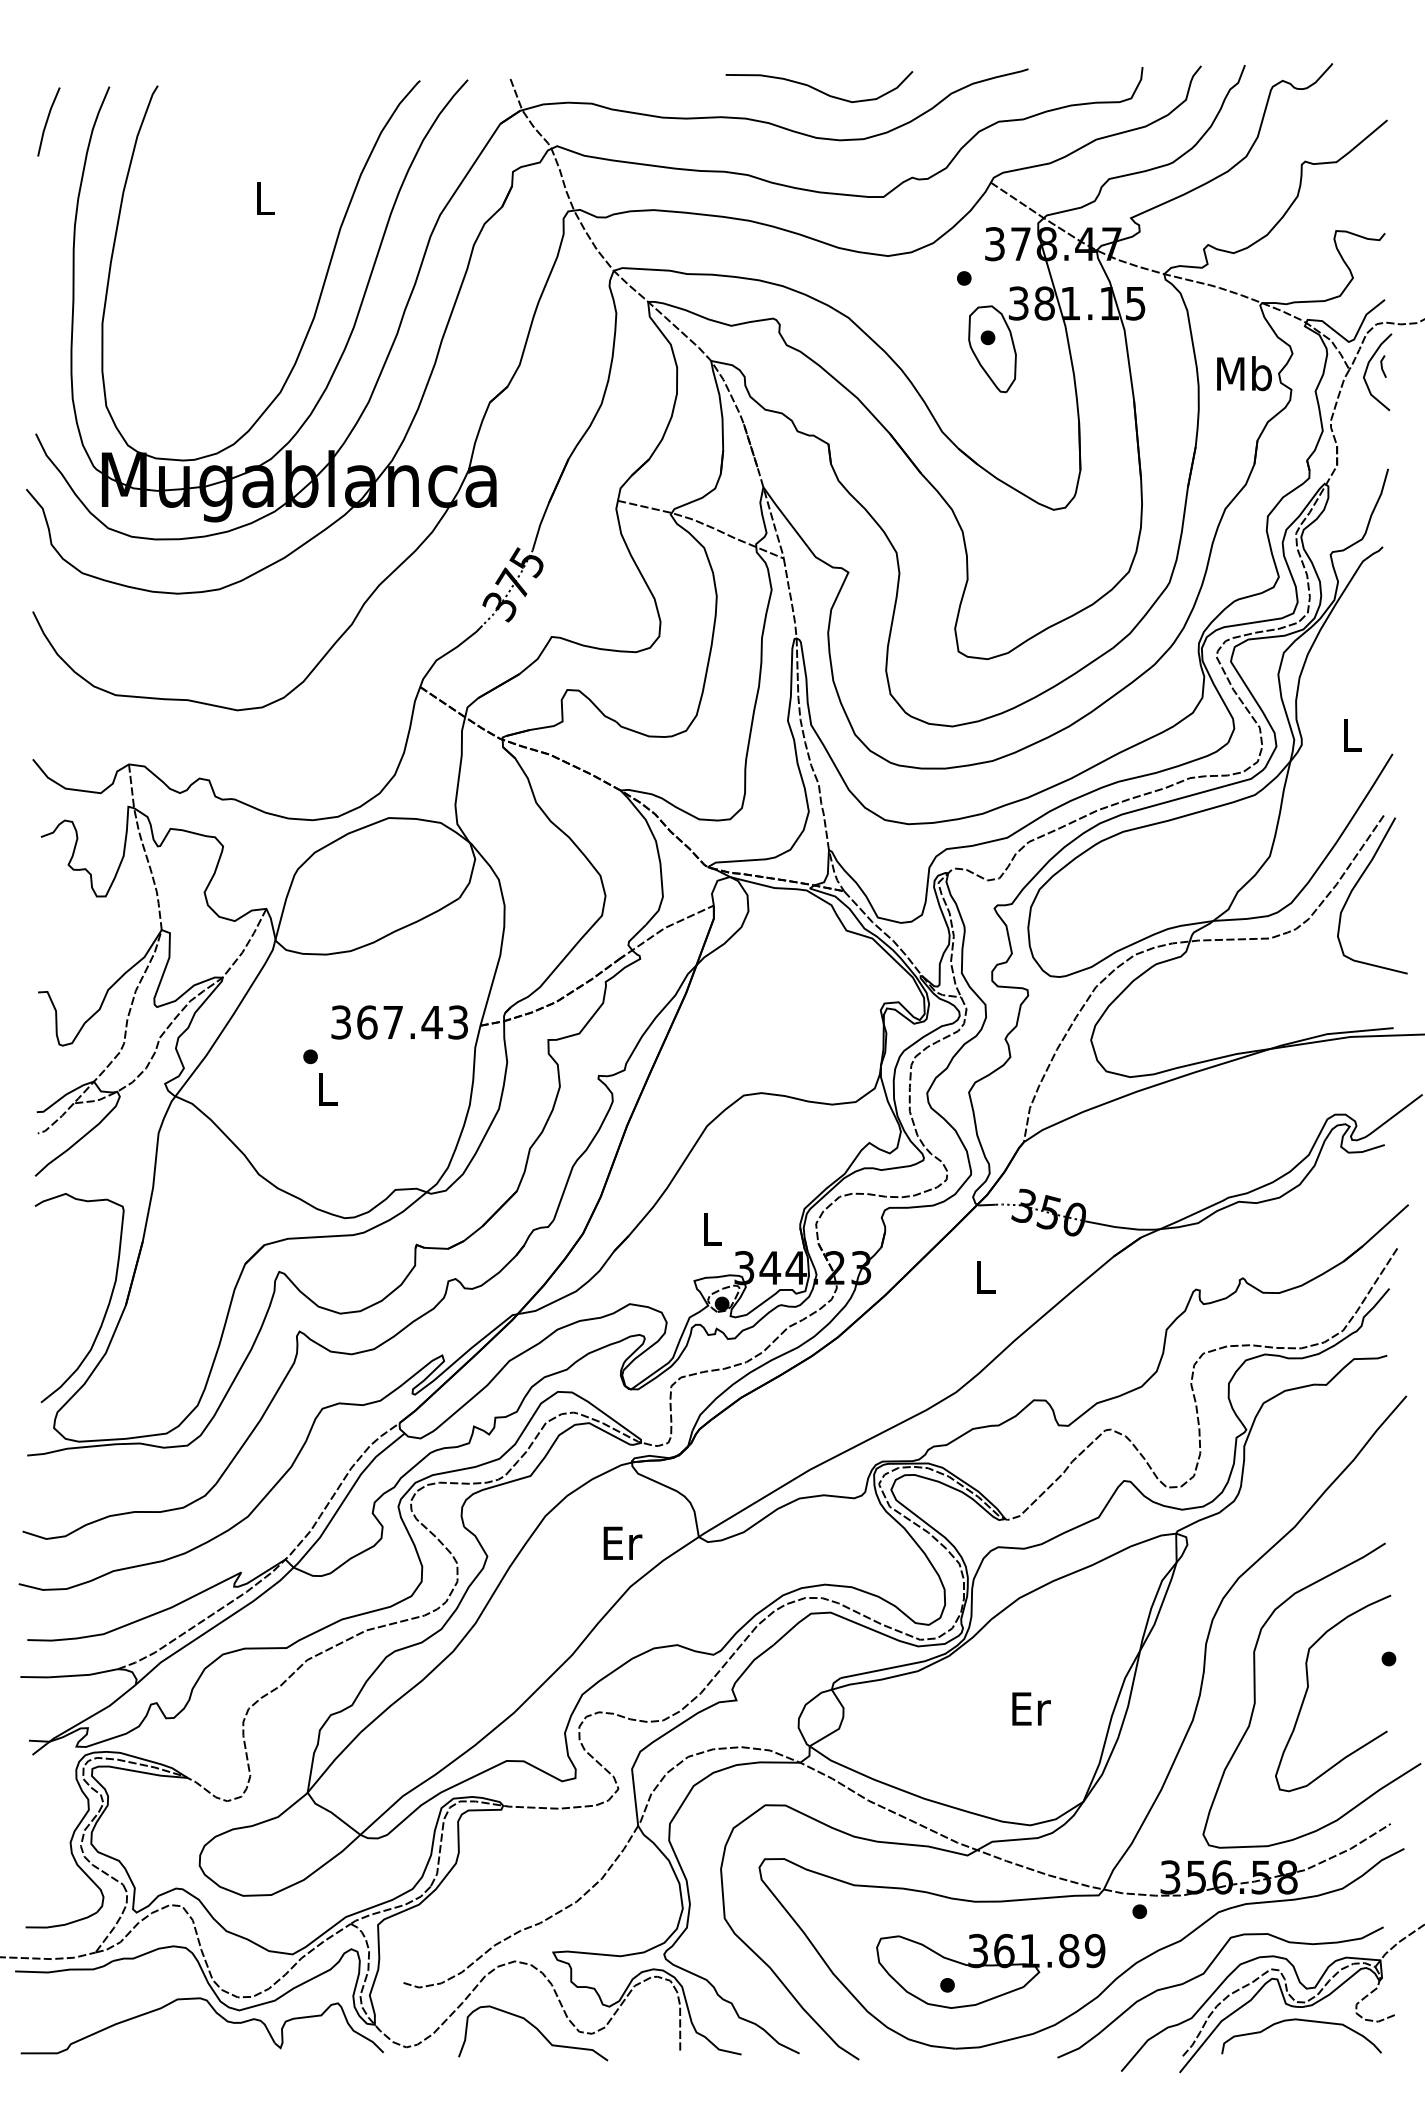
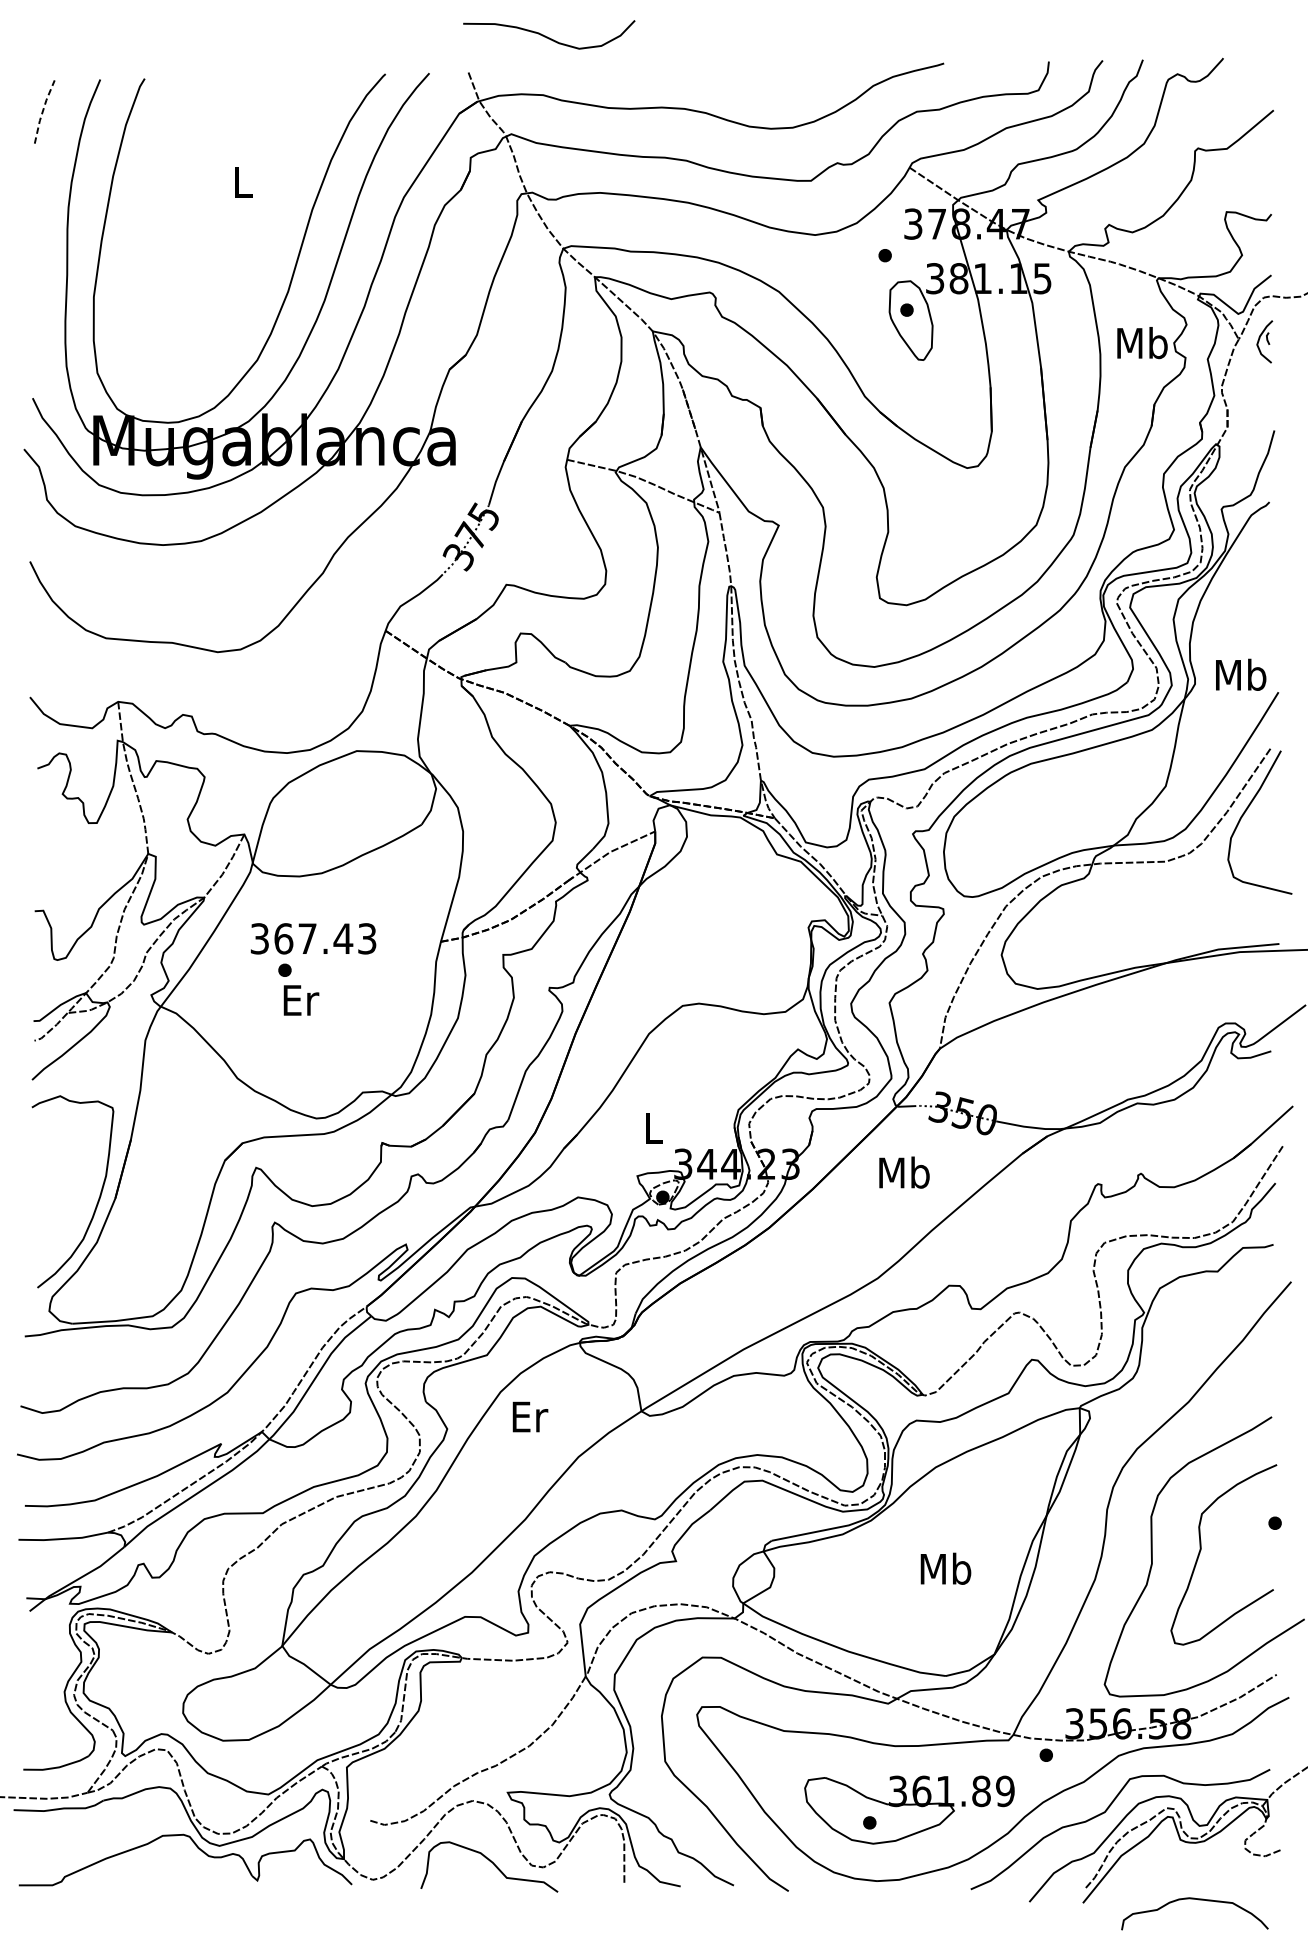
curve: (818, 89) -> (548, 37), moved
line: (46, 121) -> (42, 111), solid -> dashed
part: (1377, 372) -> (1264, 341), size x0.6
text: (1351, 734) -> (1240, 674), L -> Mb
text: (399, 1022) -> (313, 938), moved
text: (328, 1089) -> (301, 1000), L -> Er
text: (985, 1276) -> (904, 1172), L -> Mb
text: (622, 1542) -> (530, 1416), moved
text: (1030, 1708) -> (945, 1568), Er -> Mb
curve: (1303, 2021) -> (1196, 1900), moved

